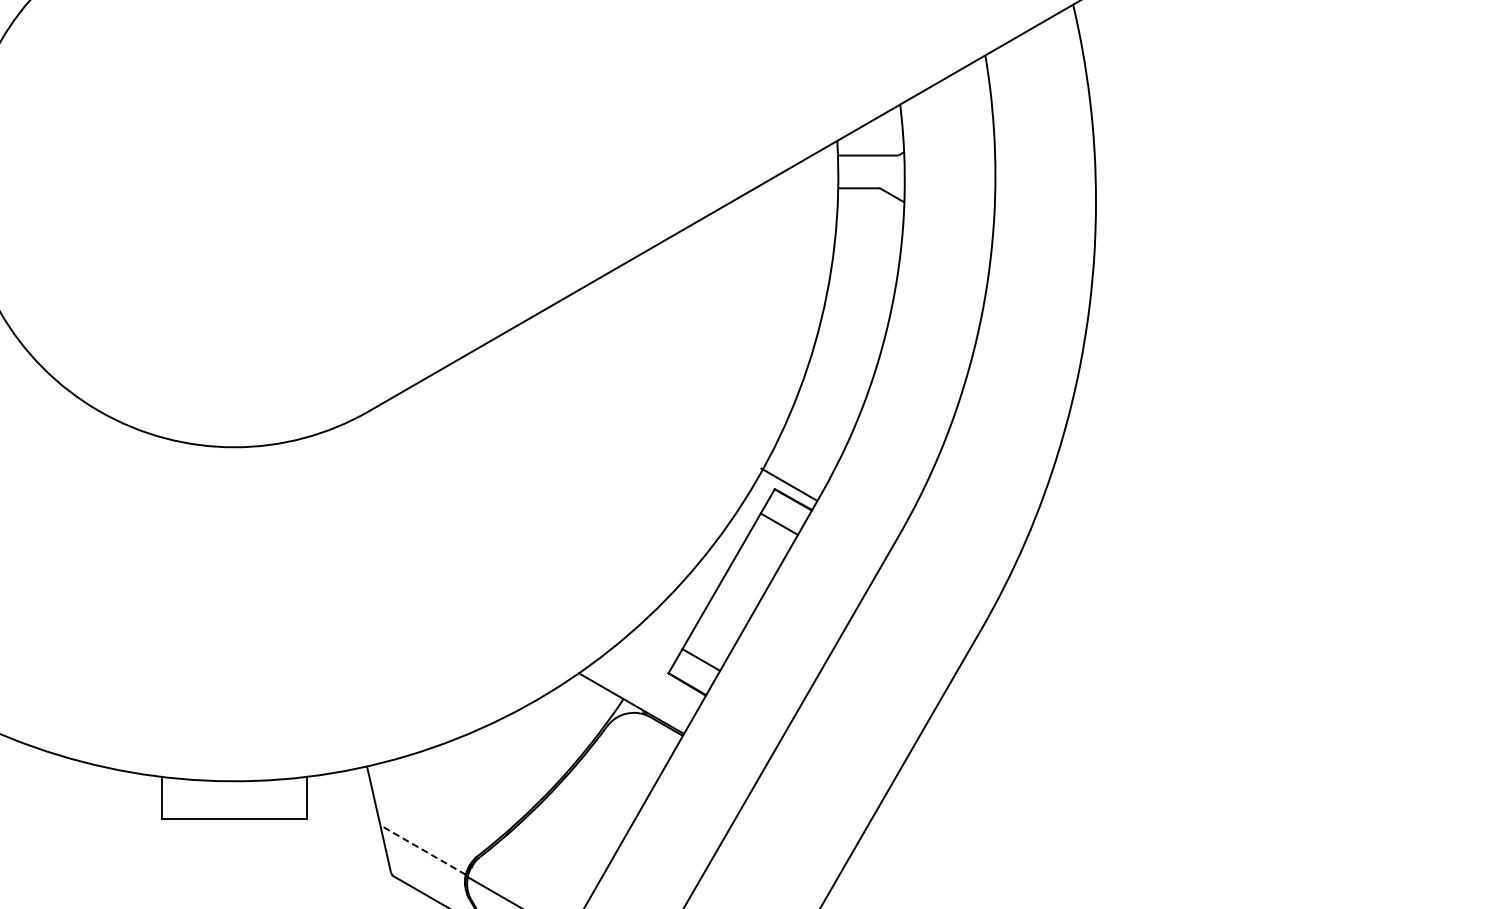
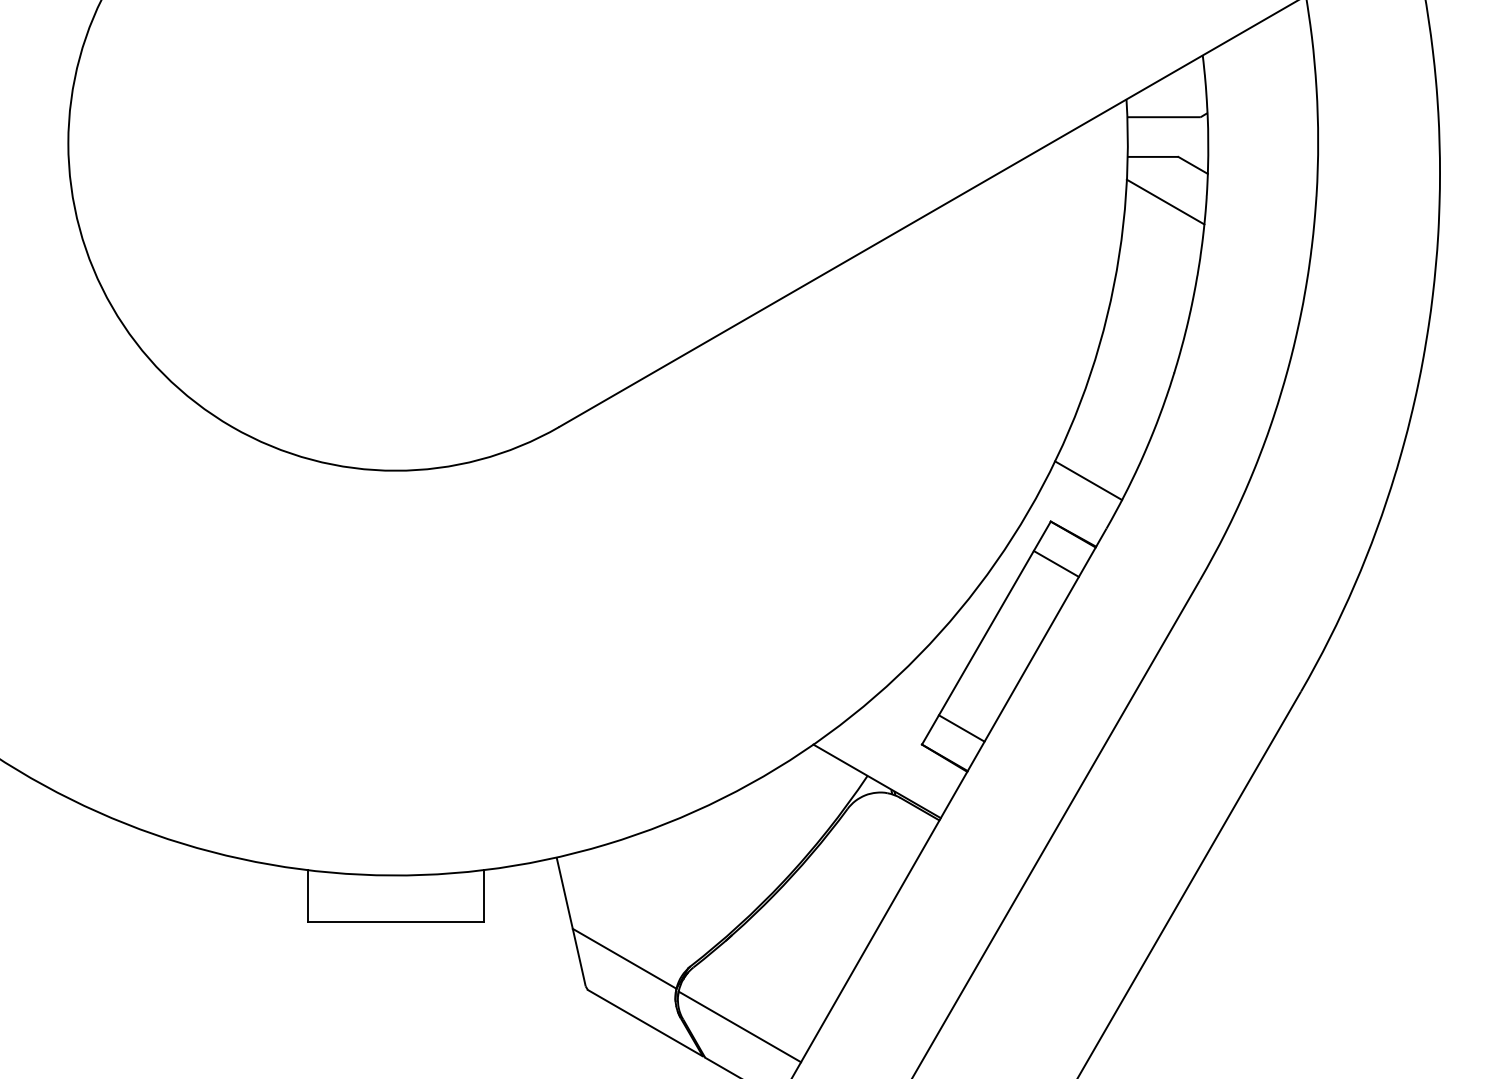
line: (869, 225) -> (1165, 201), added
line: (788, 484) -> (1087, 480), moved
line: (422, 849) -> (623, 958), dashed -> solid

